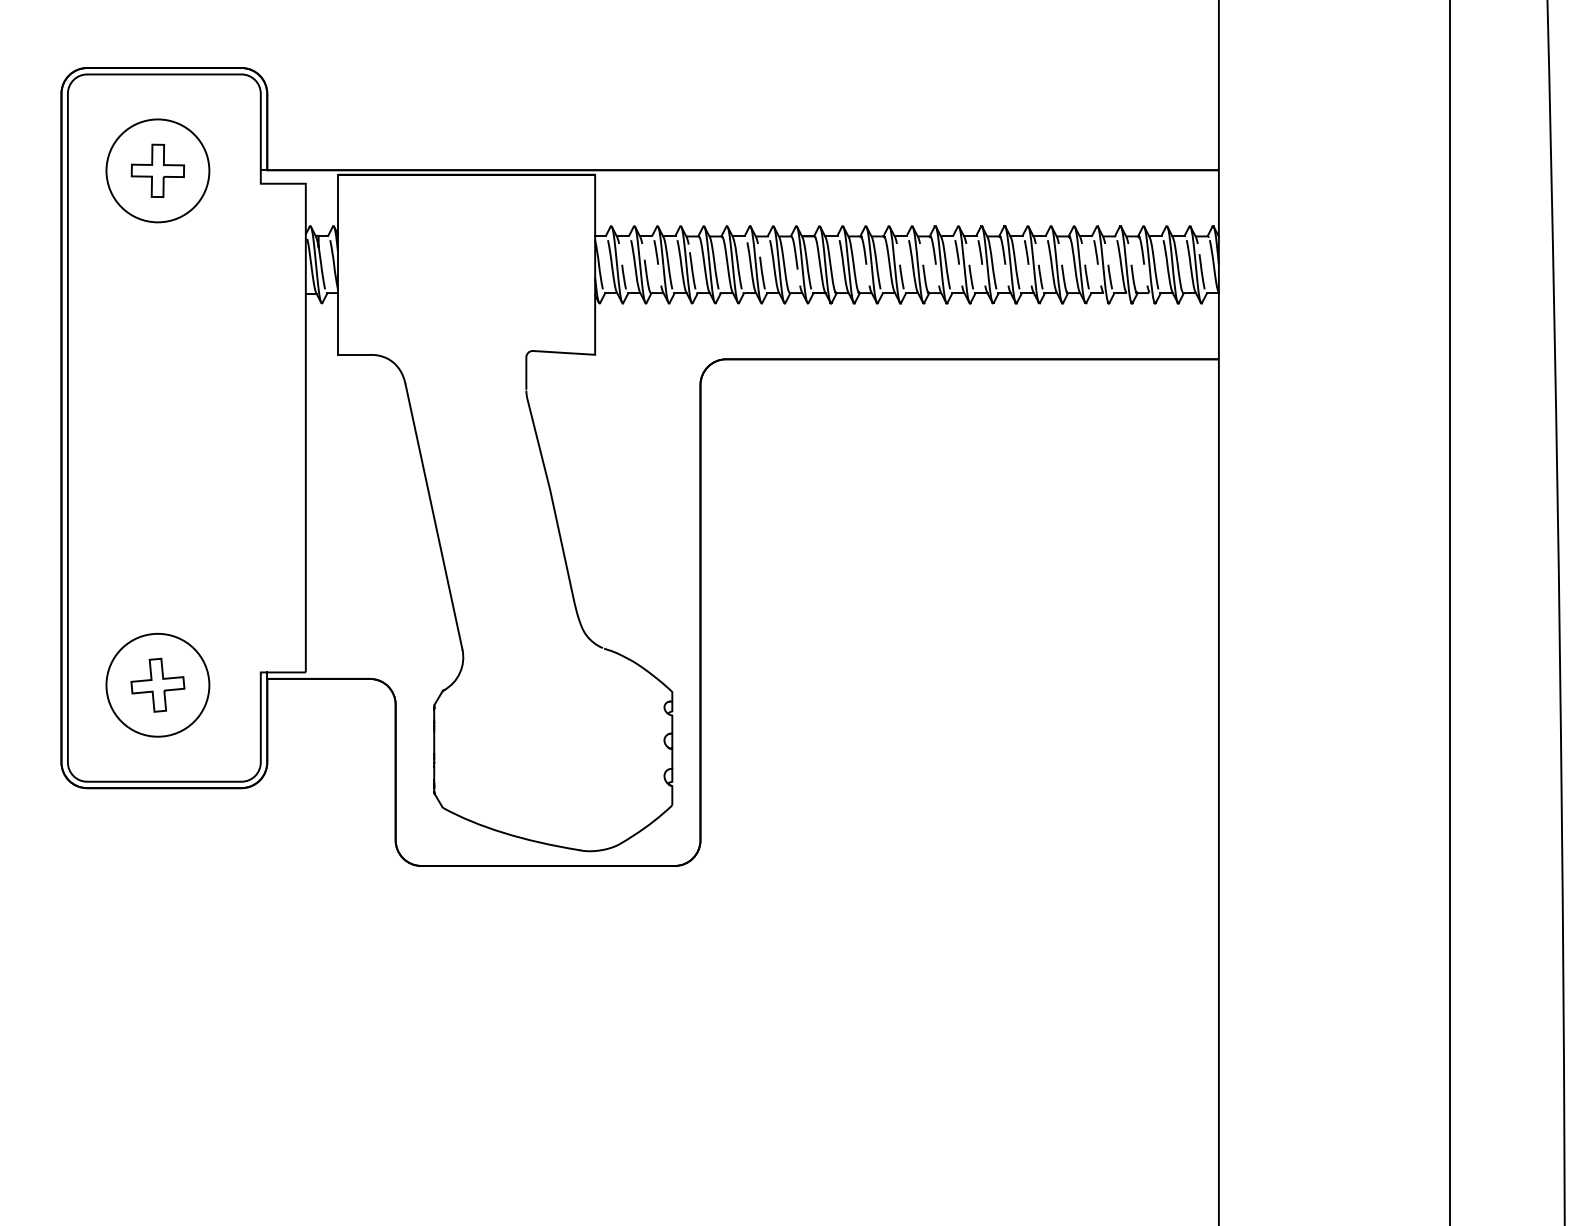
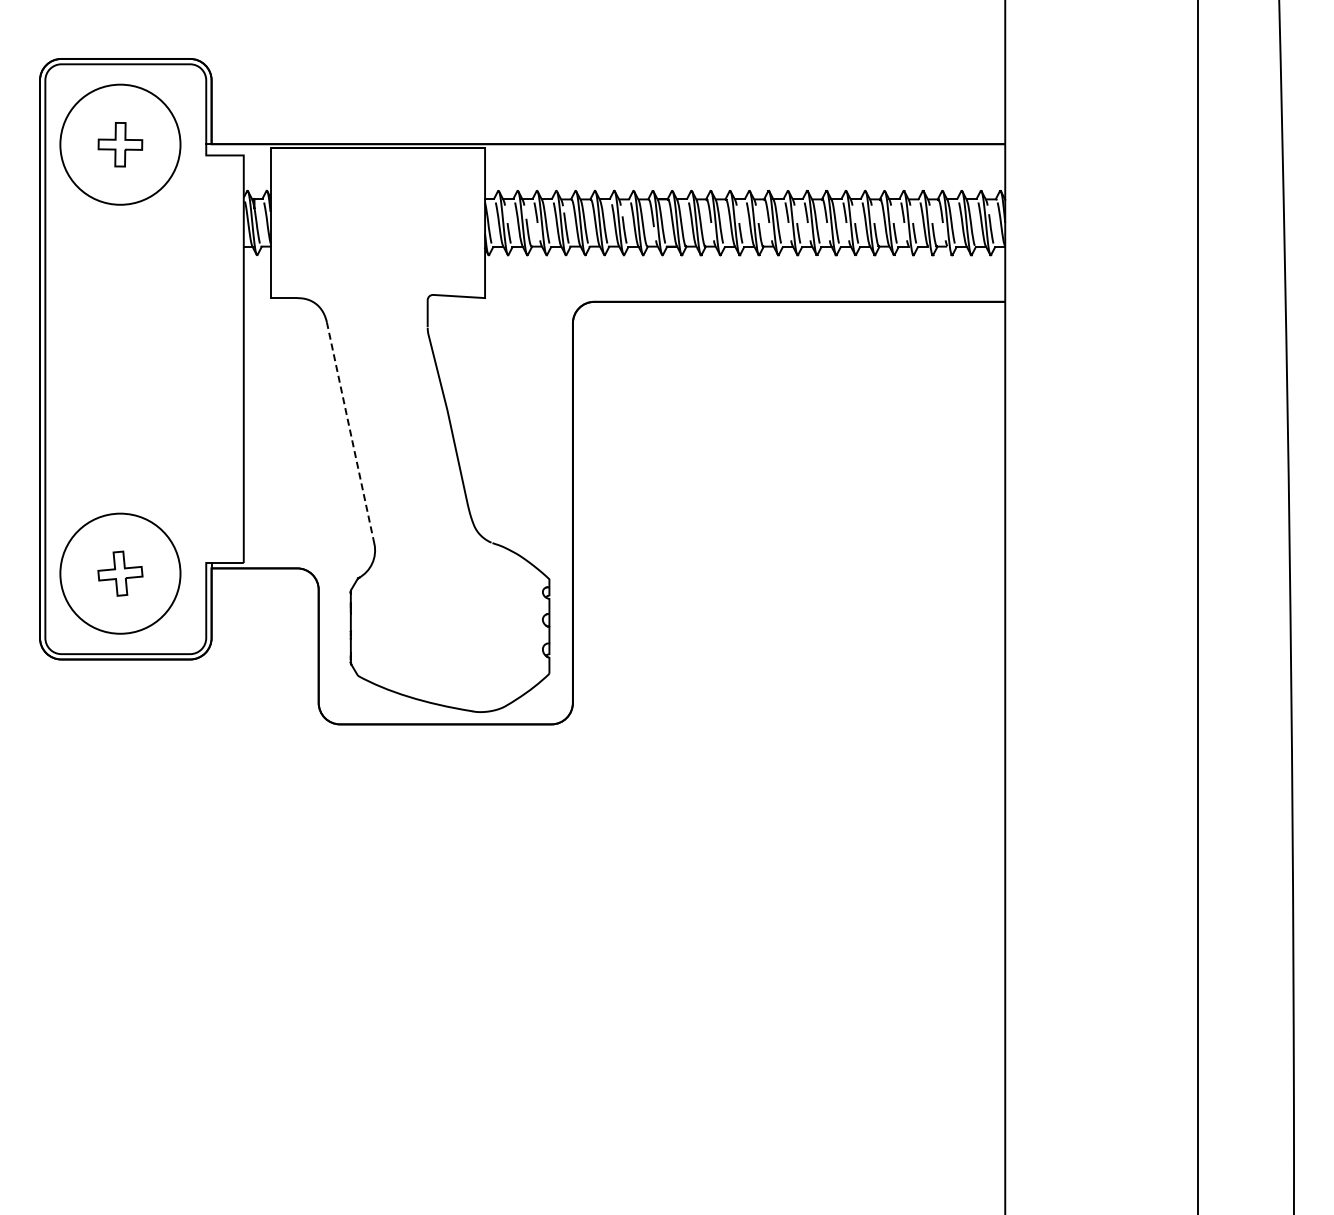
circle: (157, 170) -> (120, 144), size x1.4
line: (433, 515) -> (350, 432), solid -> dashed
circle: (157, 685) -> (120, 573), size x1.4

